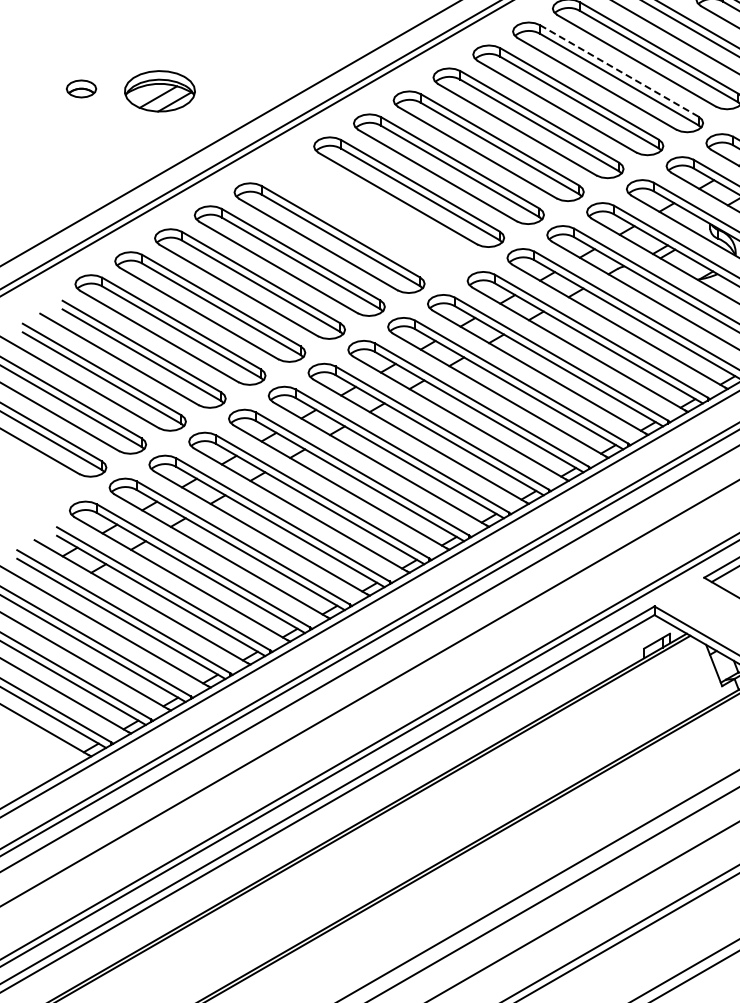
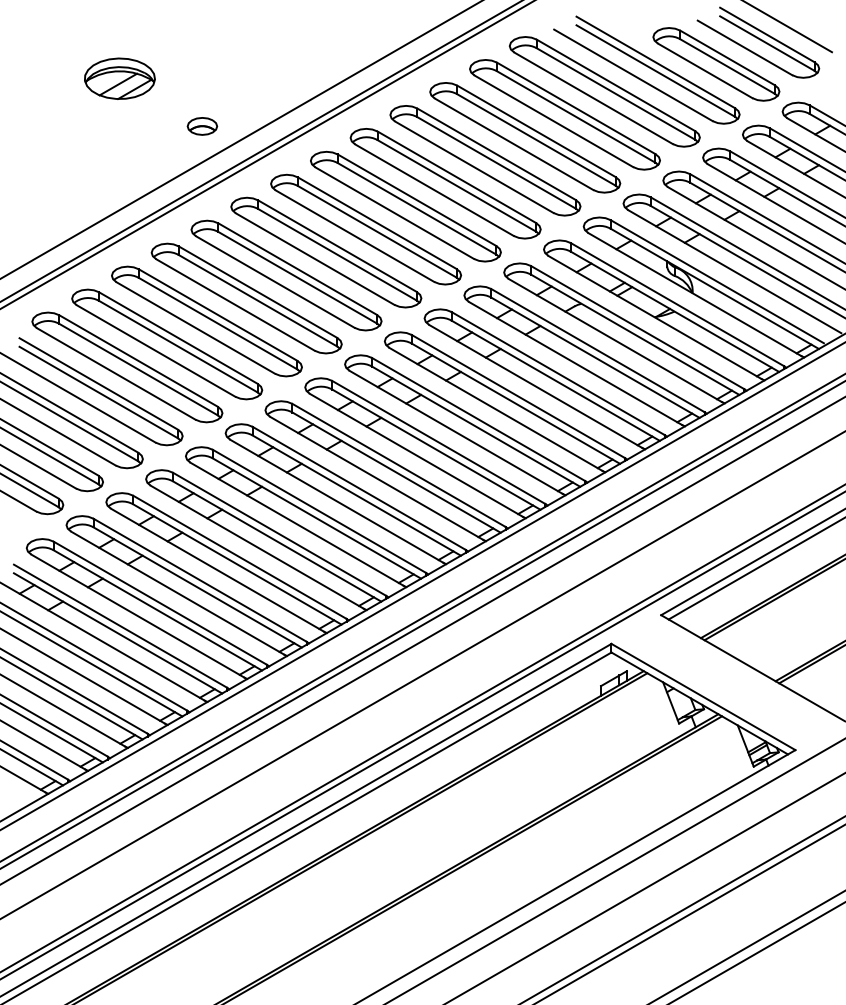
line: (619, 71) -> (576, 108), dashed -> solid
part: (81, 89) -> (202, 126), moved
part: (159, 91) -> (119, 78), moved
part: (369, 215) -> (326, 252), added

